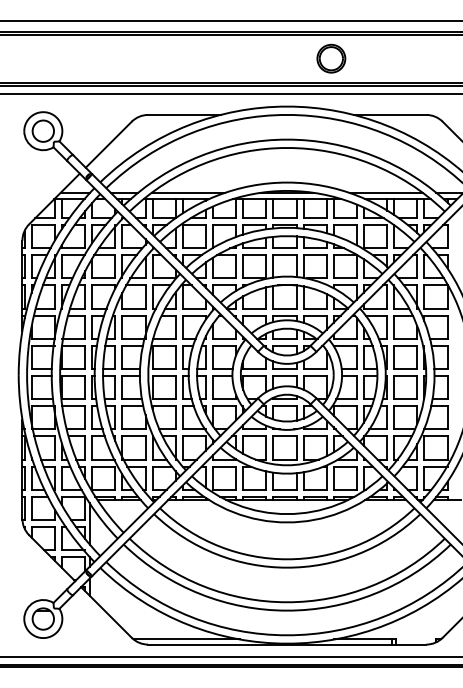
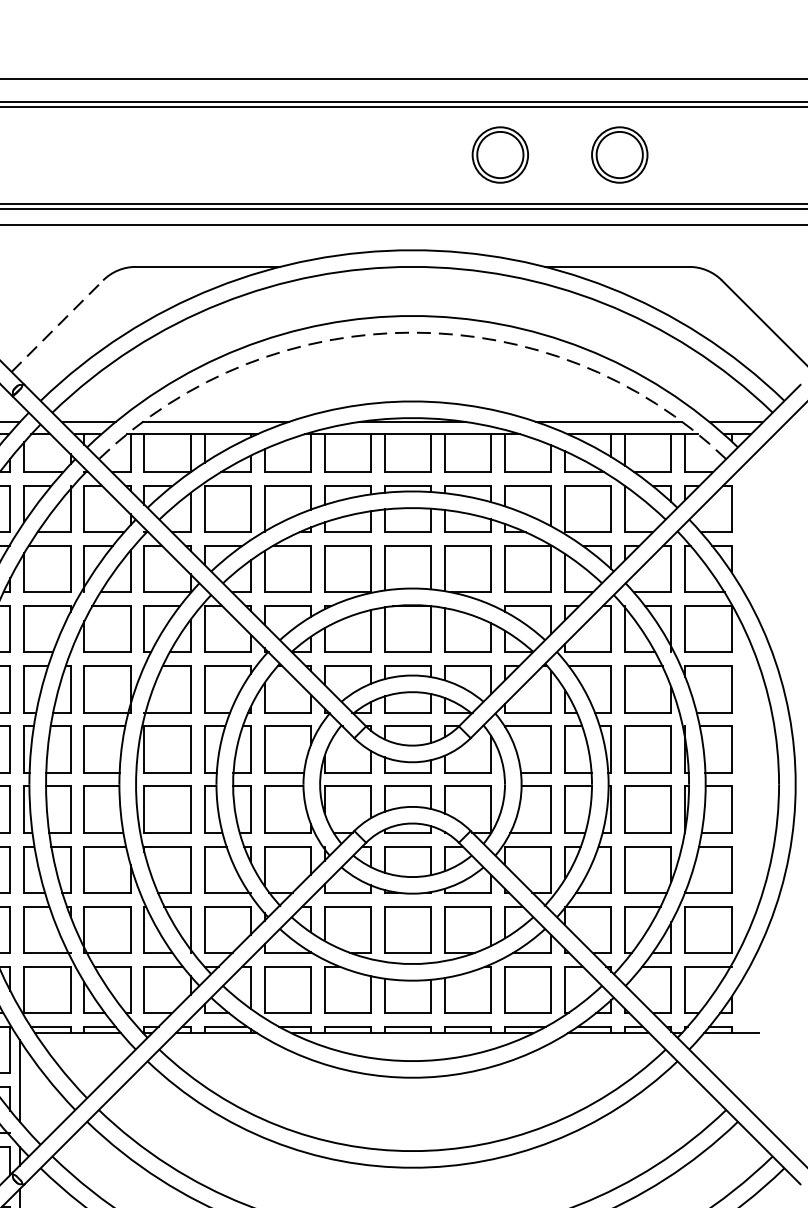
part: (391, 58) -> (619, 154), added
line: (108, 144) -> (56, 325), solid -> dashed
arc: (287, 147) -> (413, 331), solid -> dashed

